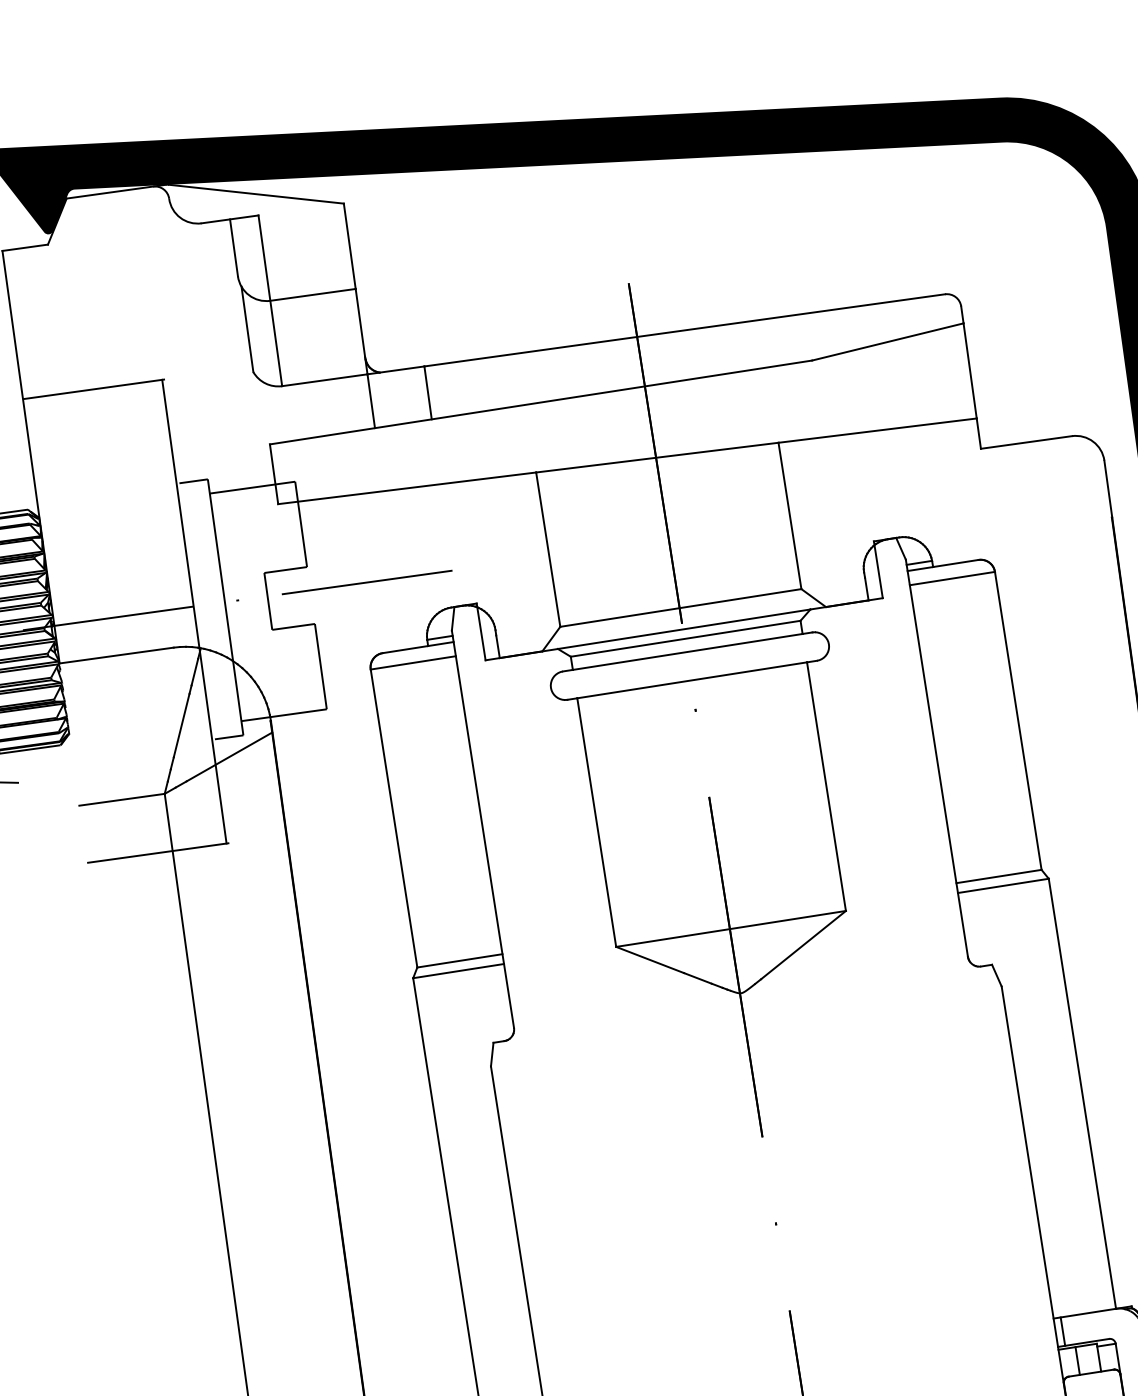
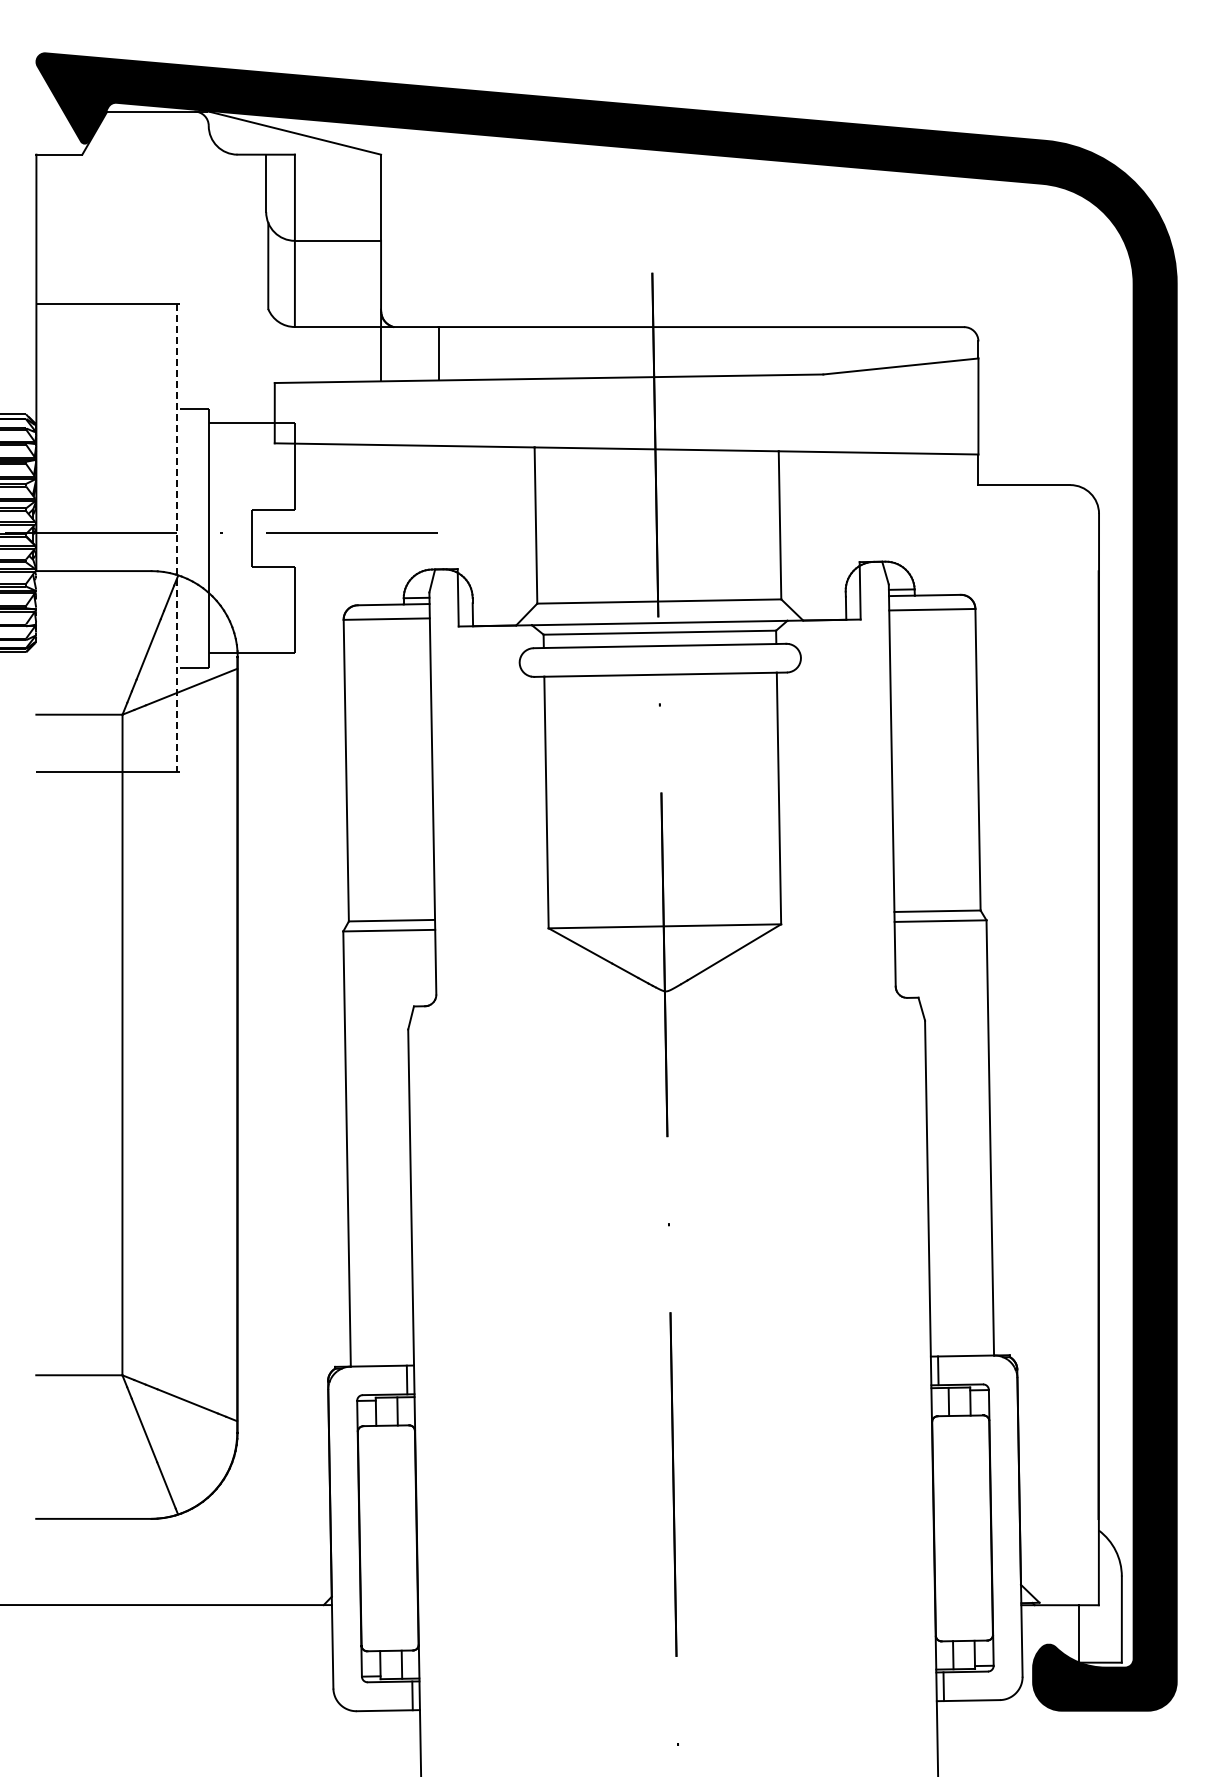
line: (193, 611) -> (176, 538), solid -> dashed

